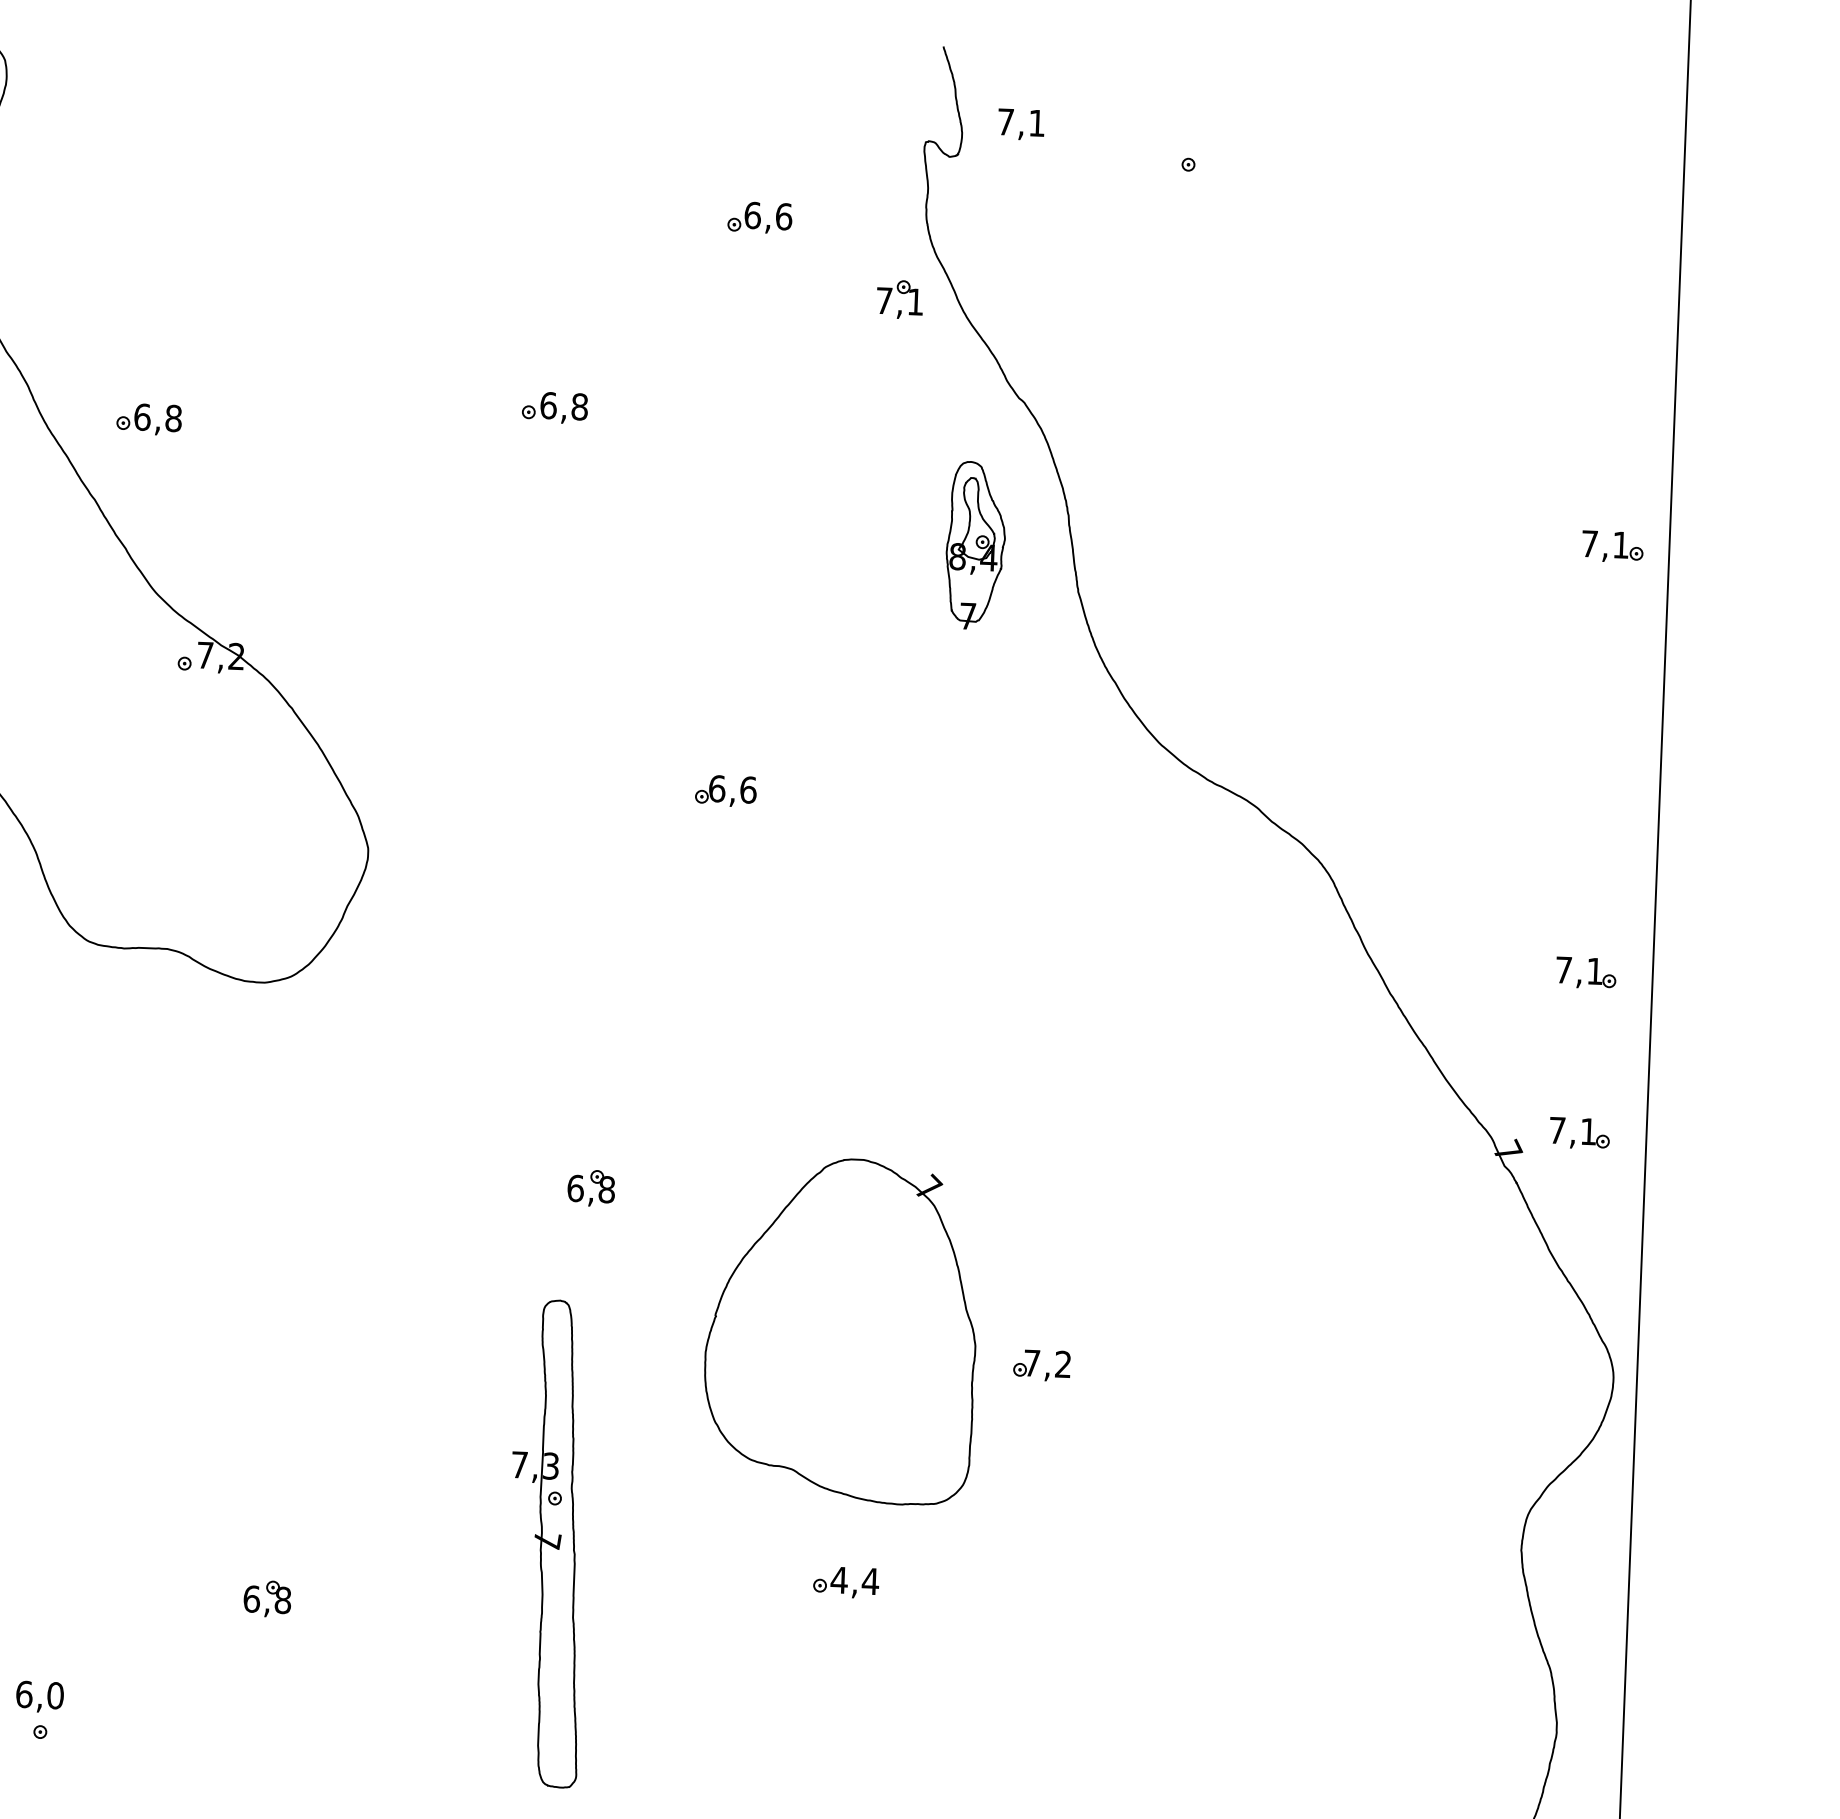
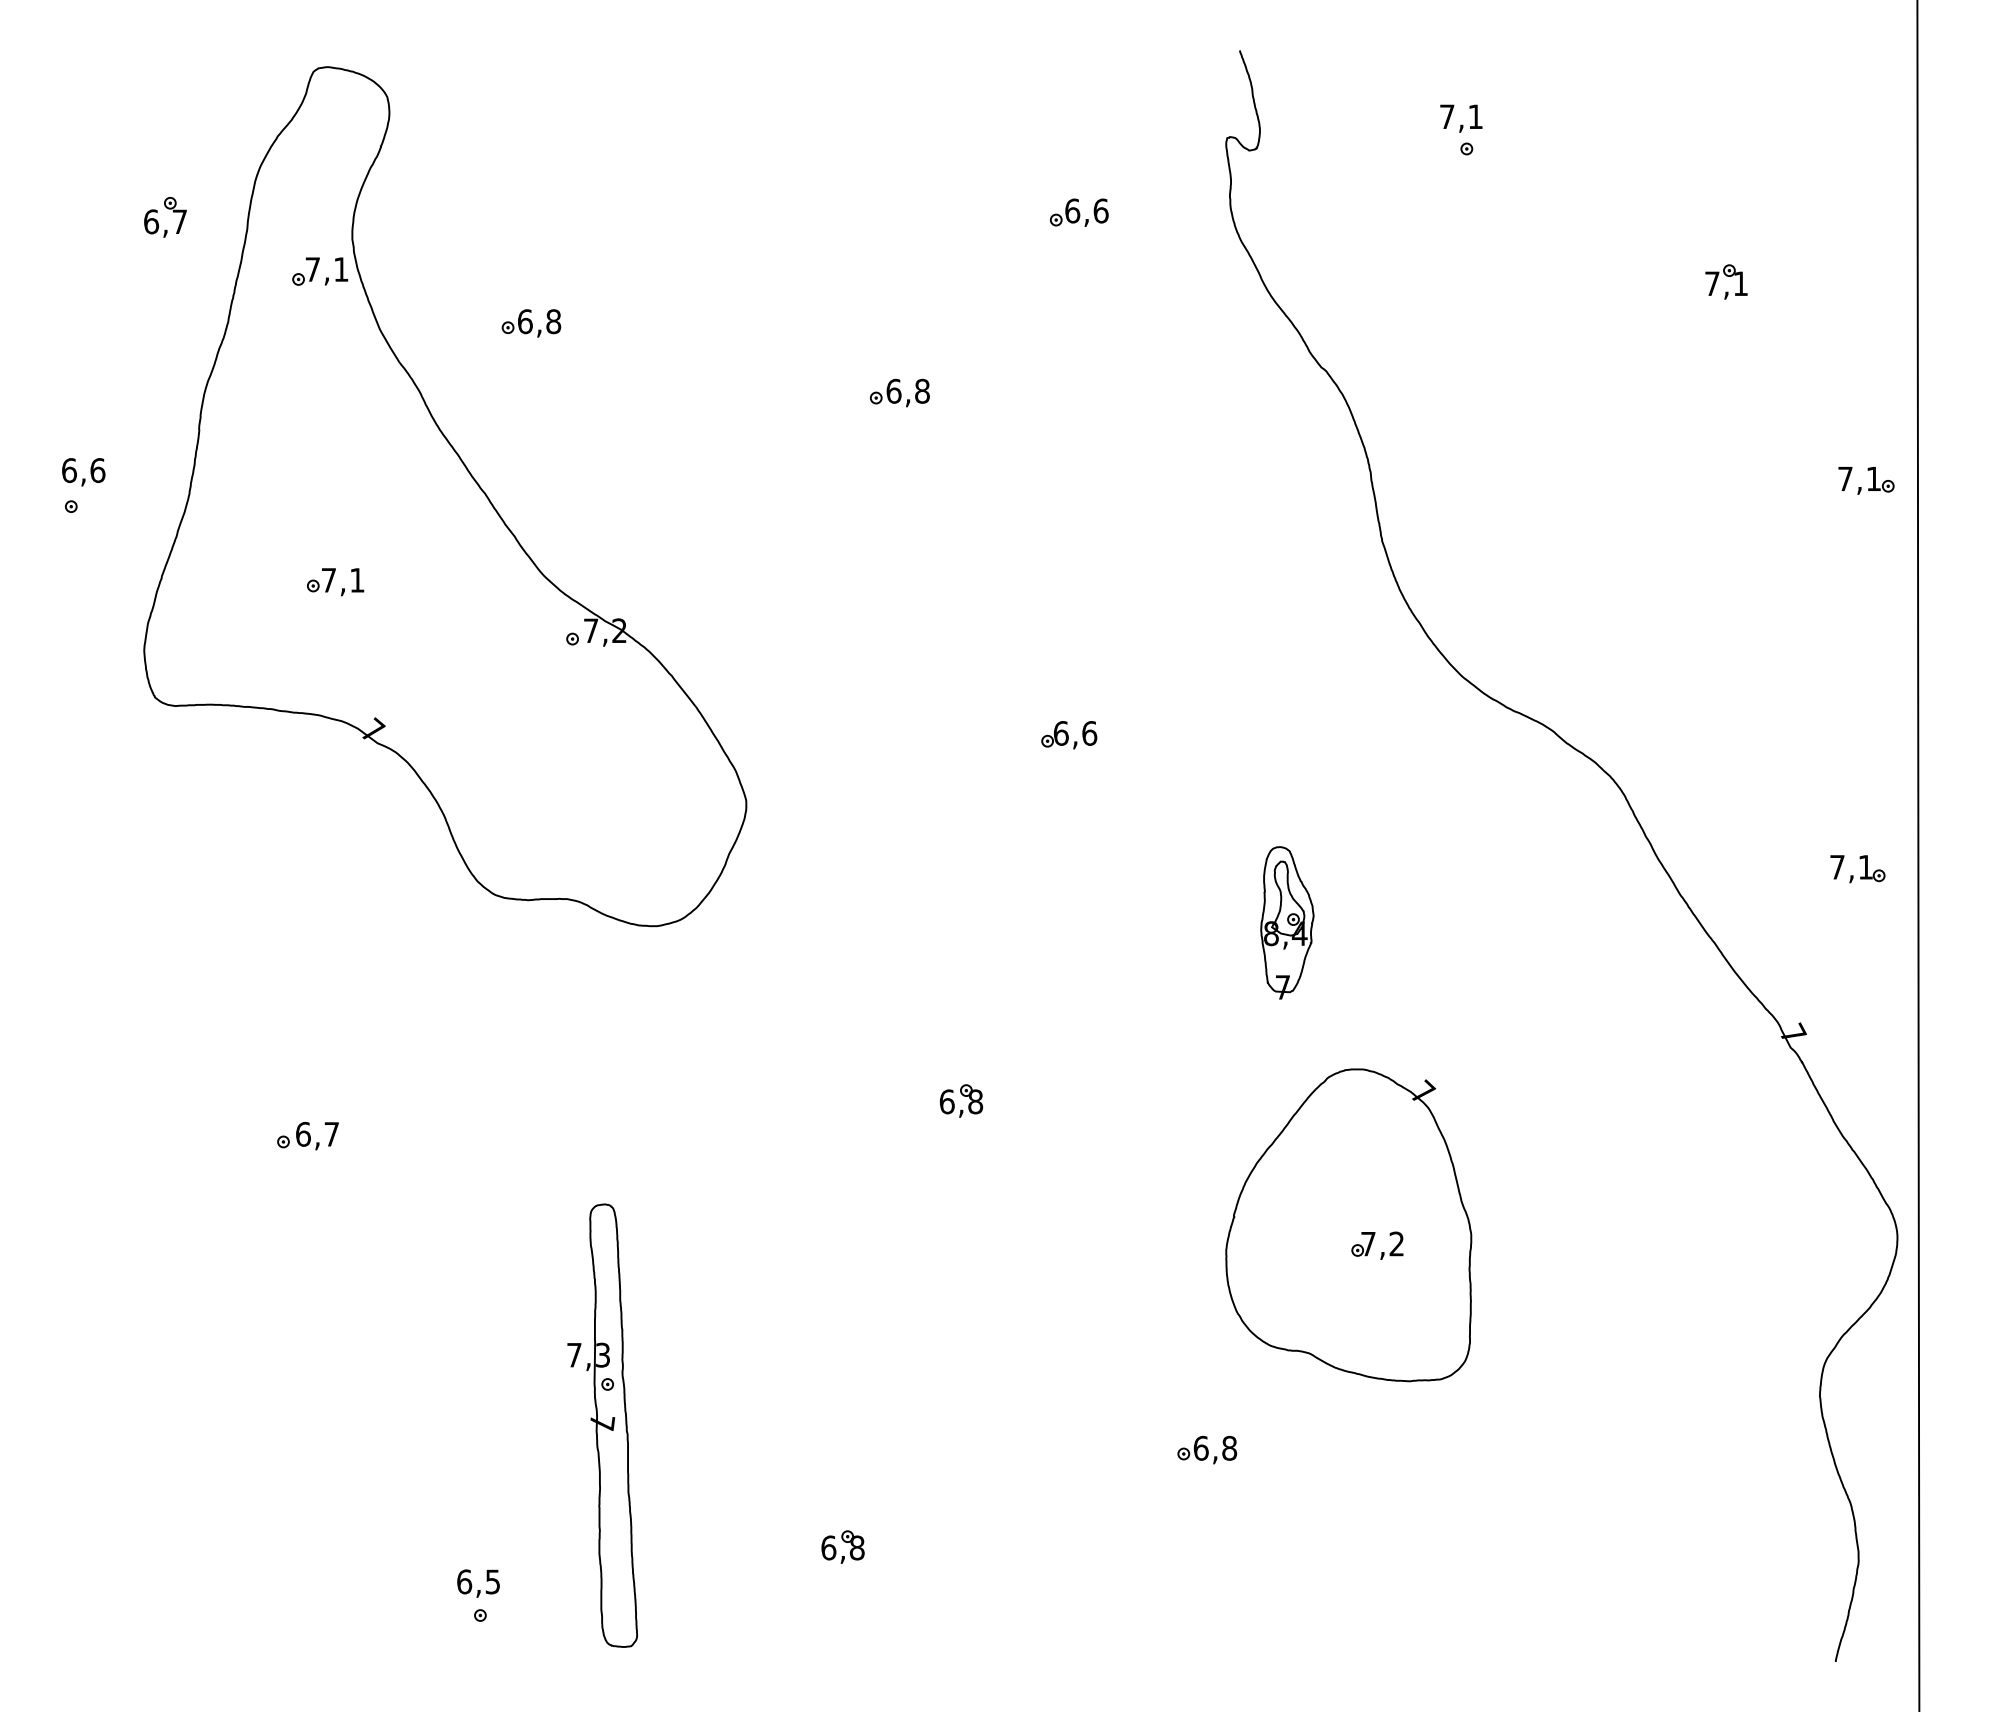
text: (1021, 124) -> (1461, 118), moved
part: (900, 298) -> (1726, 281), moved
part: (149, 419) -> (531, 323), moved
part: (975, 545) -> (1287, 922), moved
part: (1574, 1140) -> (1853, 1021), removed
part: (840, 1330) -> (1348, 1225), moved
part: (547, 1543) -> (602, 1425), moved
text: (855, 1579) -> (1215, 1447), 4,4 -> 6,8
part: (266, 1598) -> (842, 1546), moved
text: (55, 1695) -> (492, 1581), 6,0 -> 6,5

